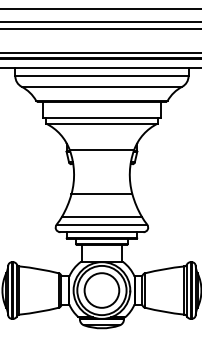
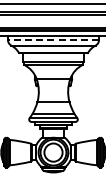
line: (101, 77) -> (53, 40), solid -> dashed

